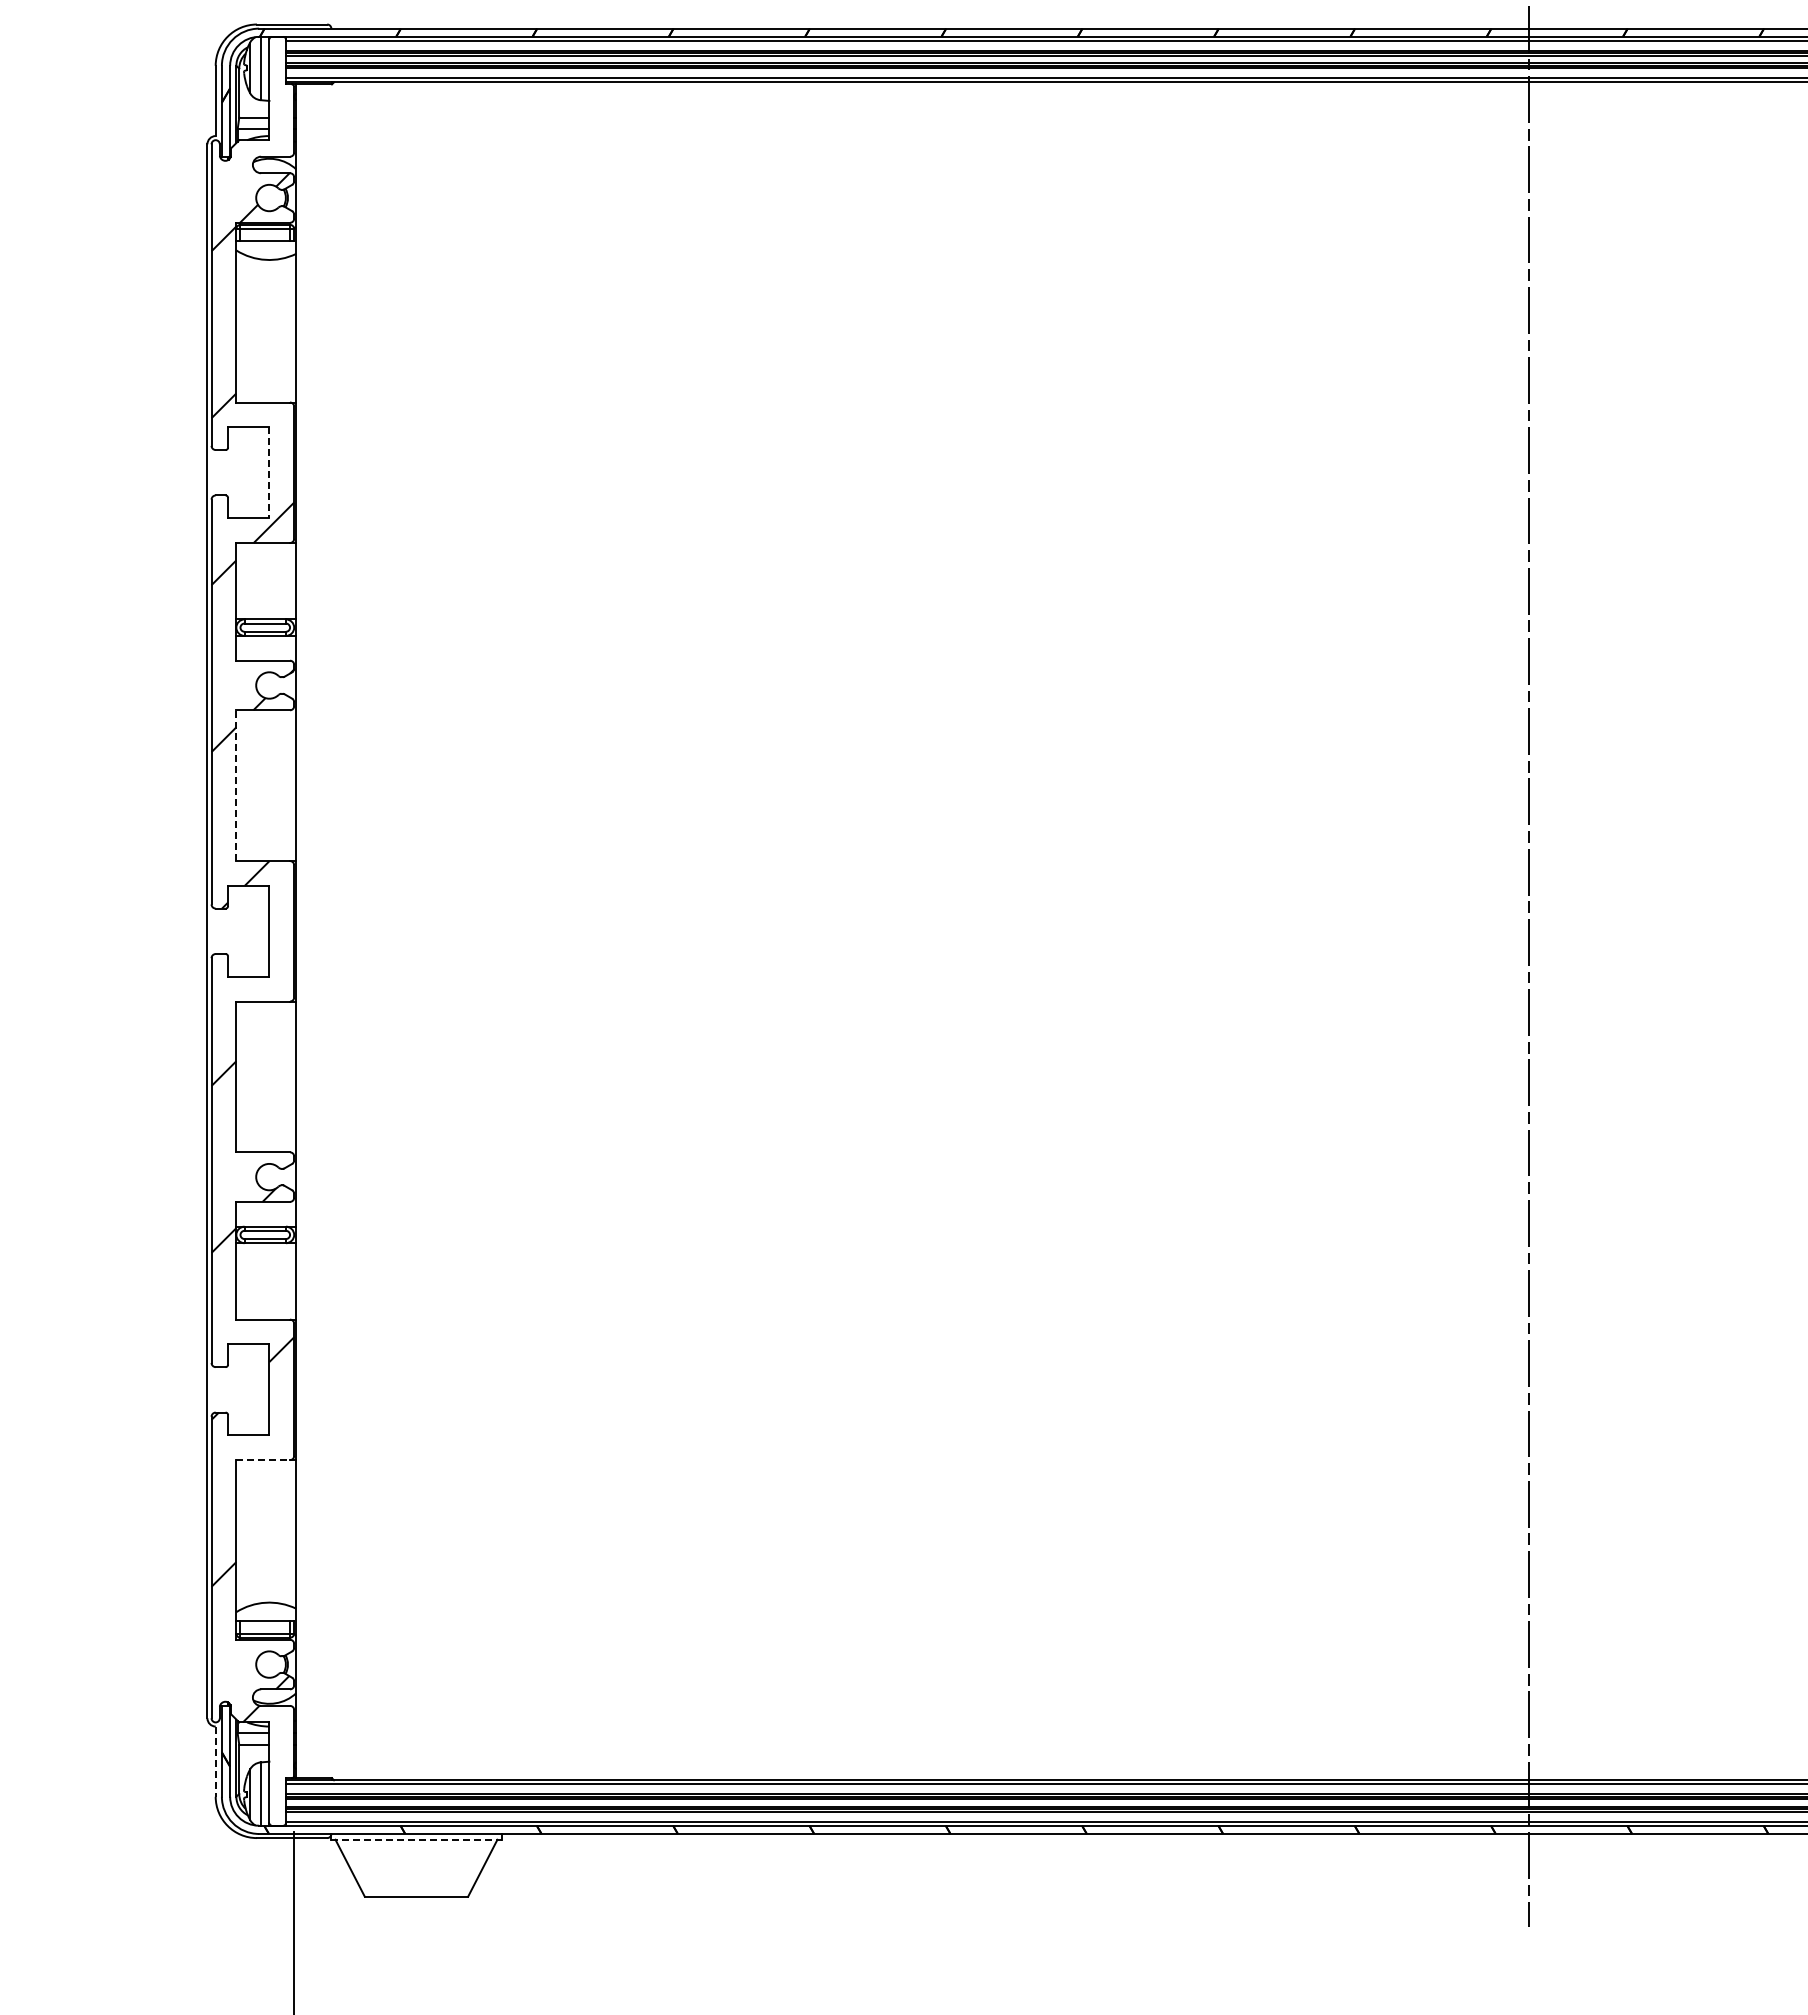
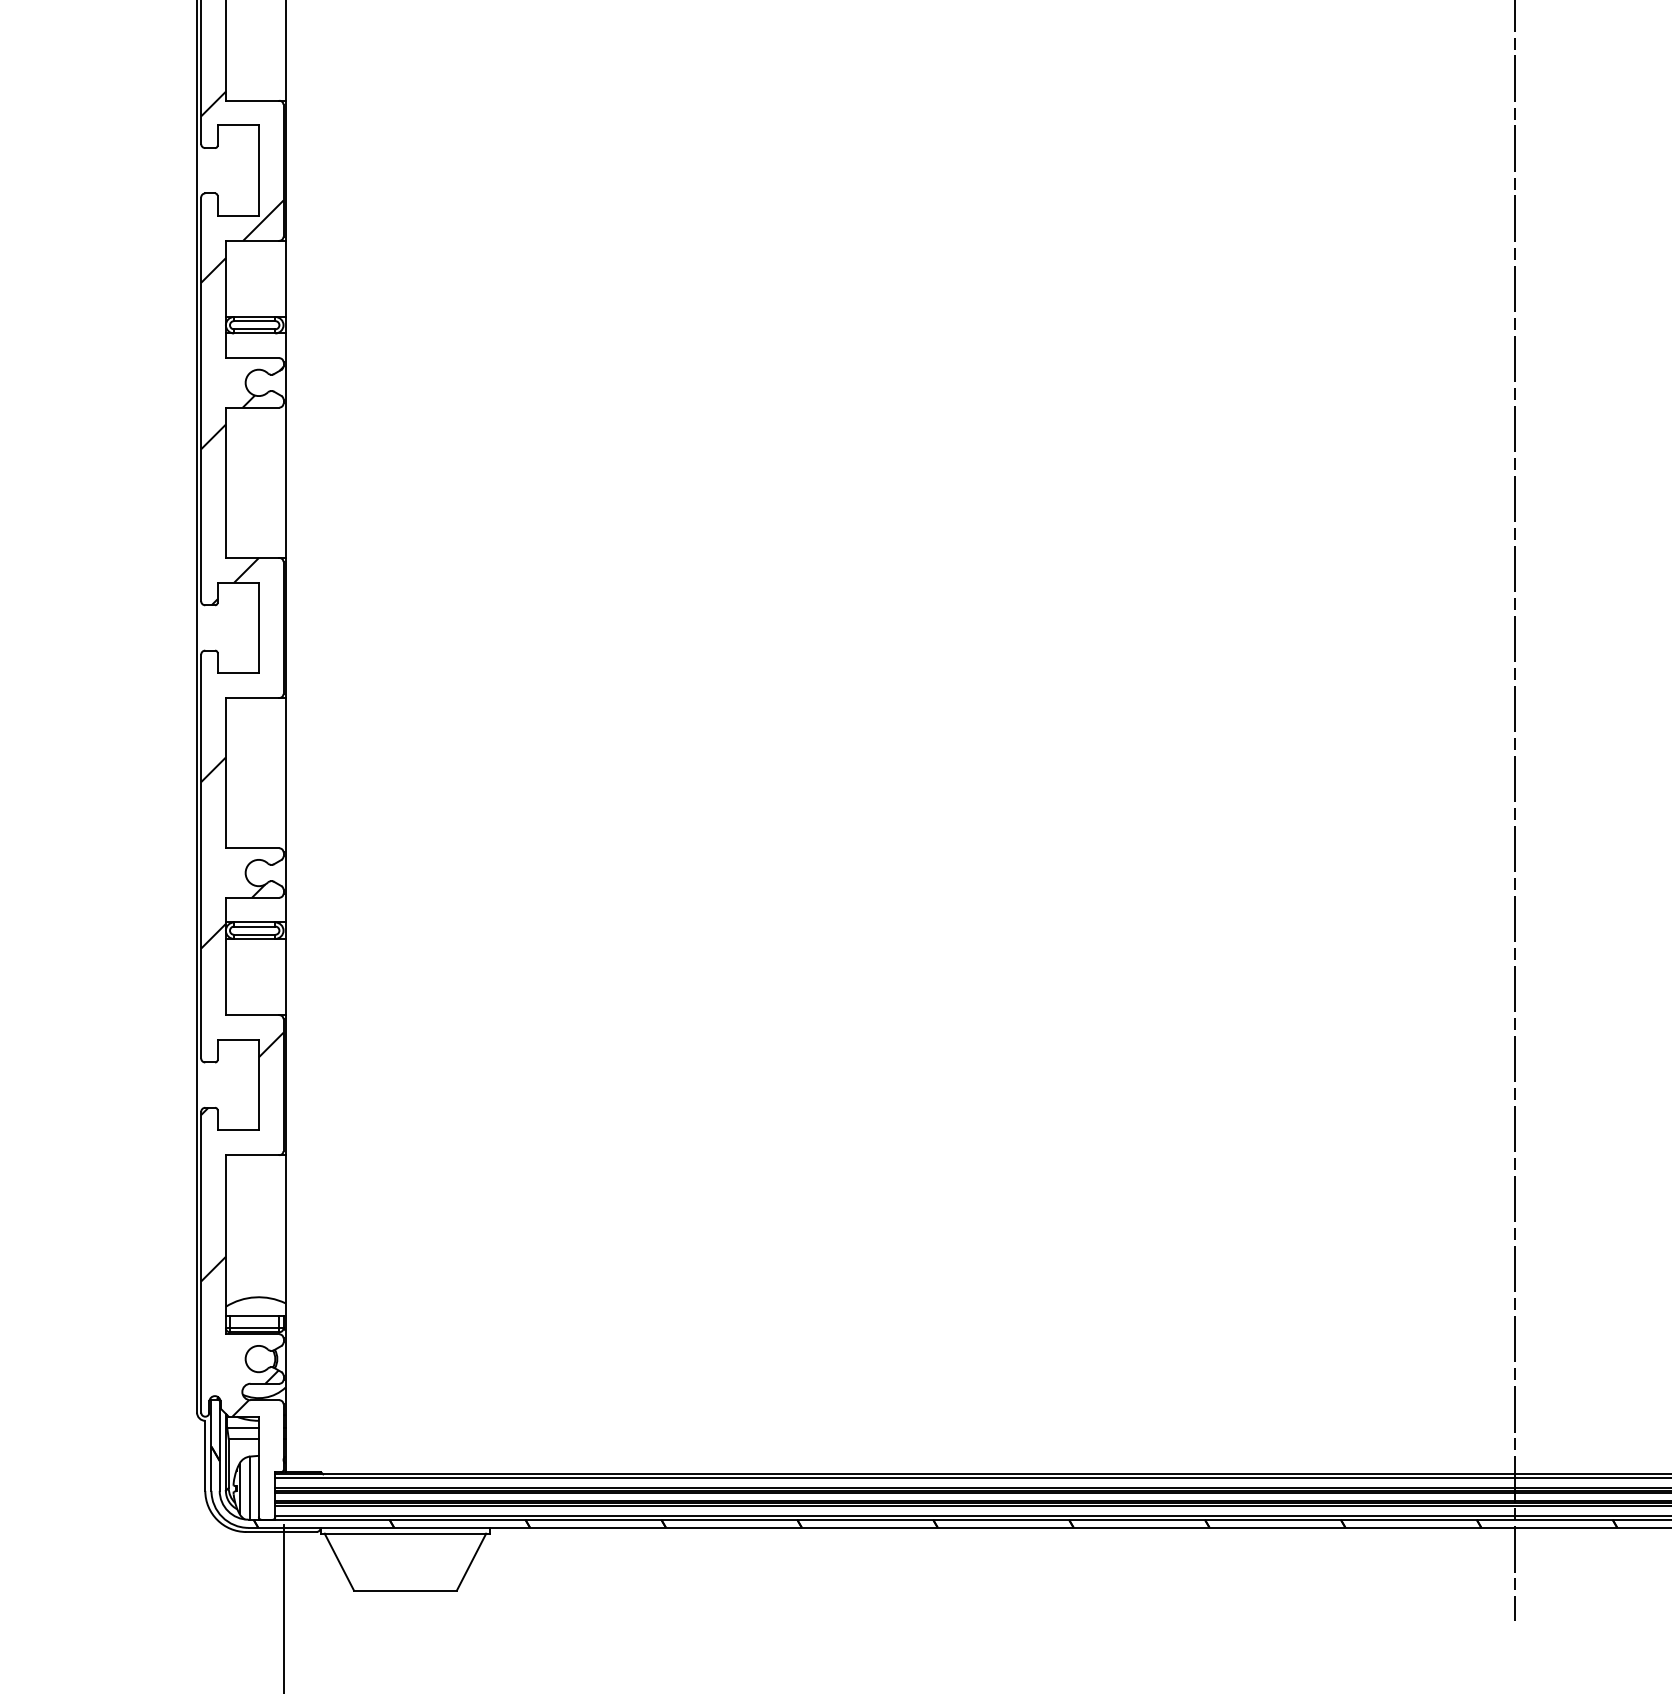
line: (269, 473) -> (258, 171), dashed -> solid
line: (236, 785) -> (226, 482), dashed -> solid
line: (263, 1460) -> (252, 1155), dashed -> solid
line: (215, 1762) -> (205, 1456), dashed -> solid
line: (416, 1839) -> (405, 1533), dashed -> solid

